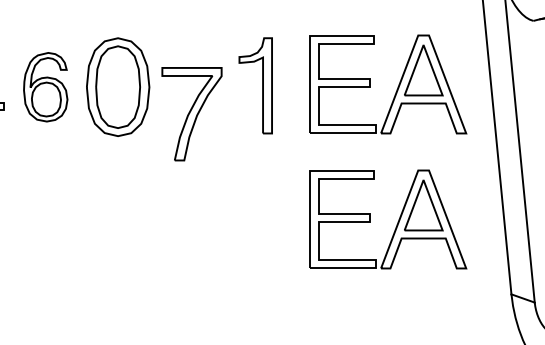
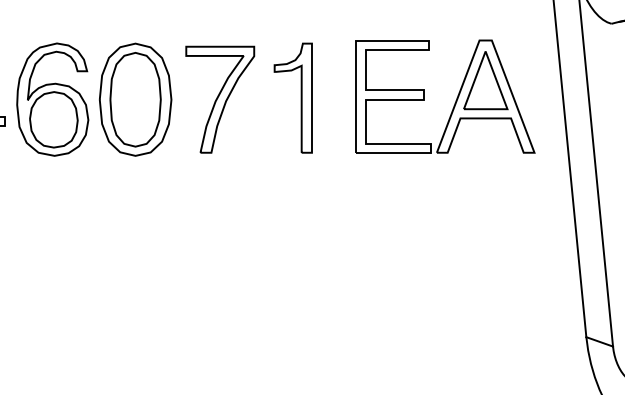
part: (45, 87) -> (52, 100), size x1.43
part: (191, 114) -> (219, 100), moved
part: (397, 221) -> (455, 253), removed

